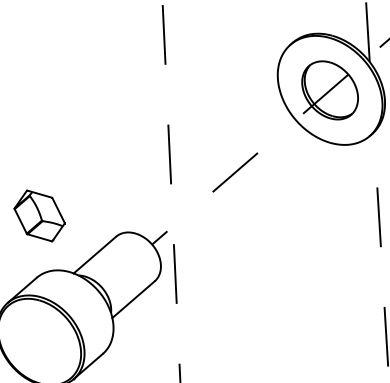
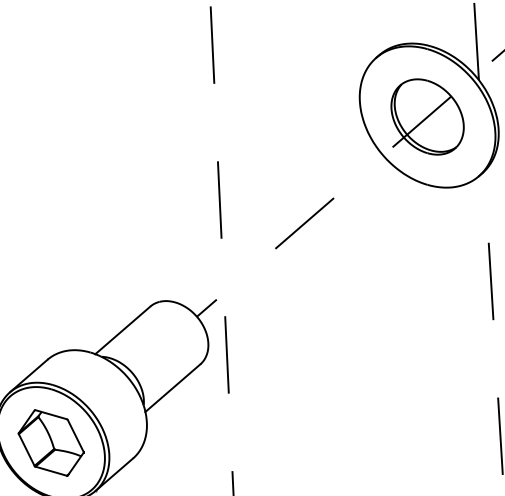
part: (39, 215) -> (51, 442), moved

